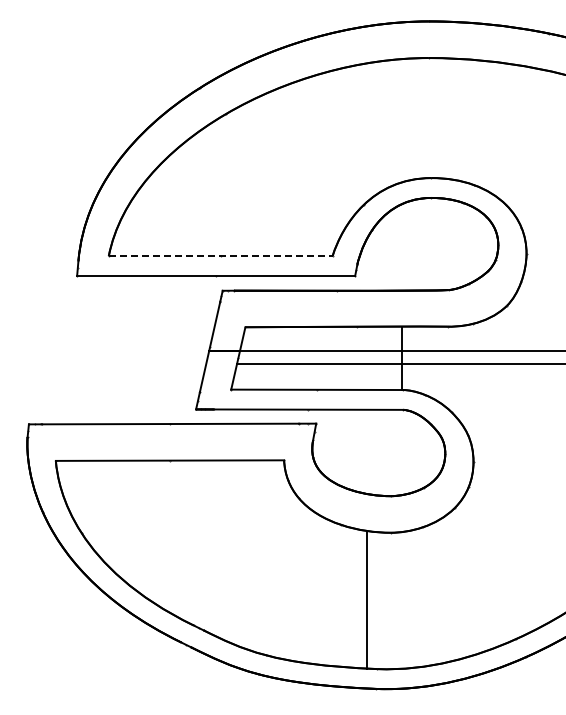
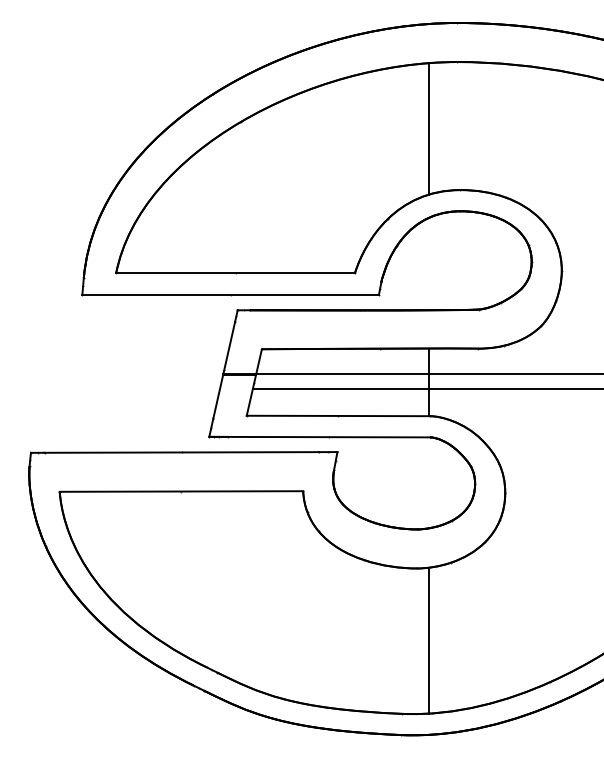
line: (402, 120) -> (429, 128), added
line: (220, 256) -> (235, 273), dashed -> solid
line: (367, 600) -> (429, 640), moved

